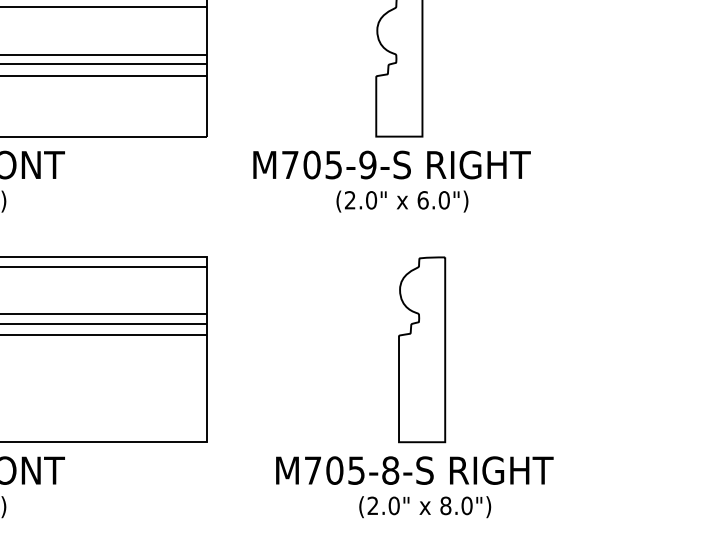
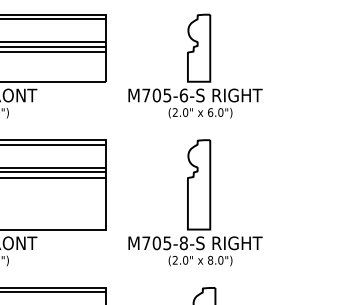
text: (367, 165) -> (183, 95), M705-9-S -> M705-6-S
part: (414, 386) -> (195, 202), moved

